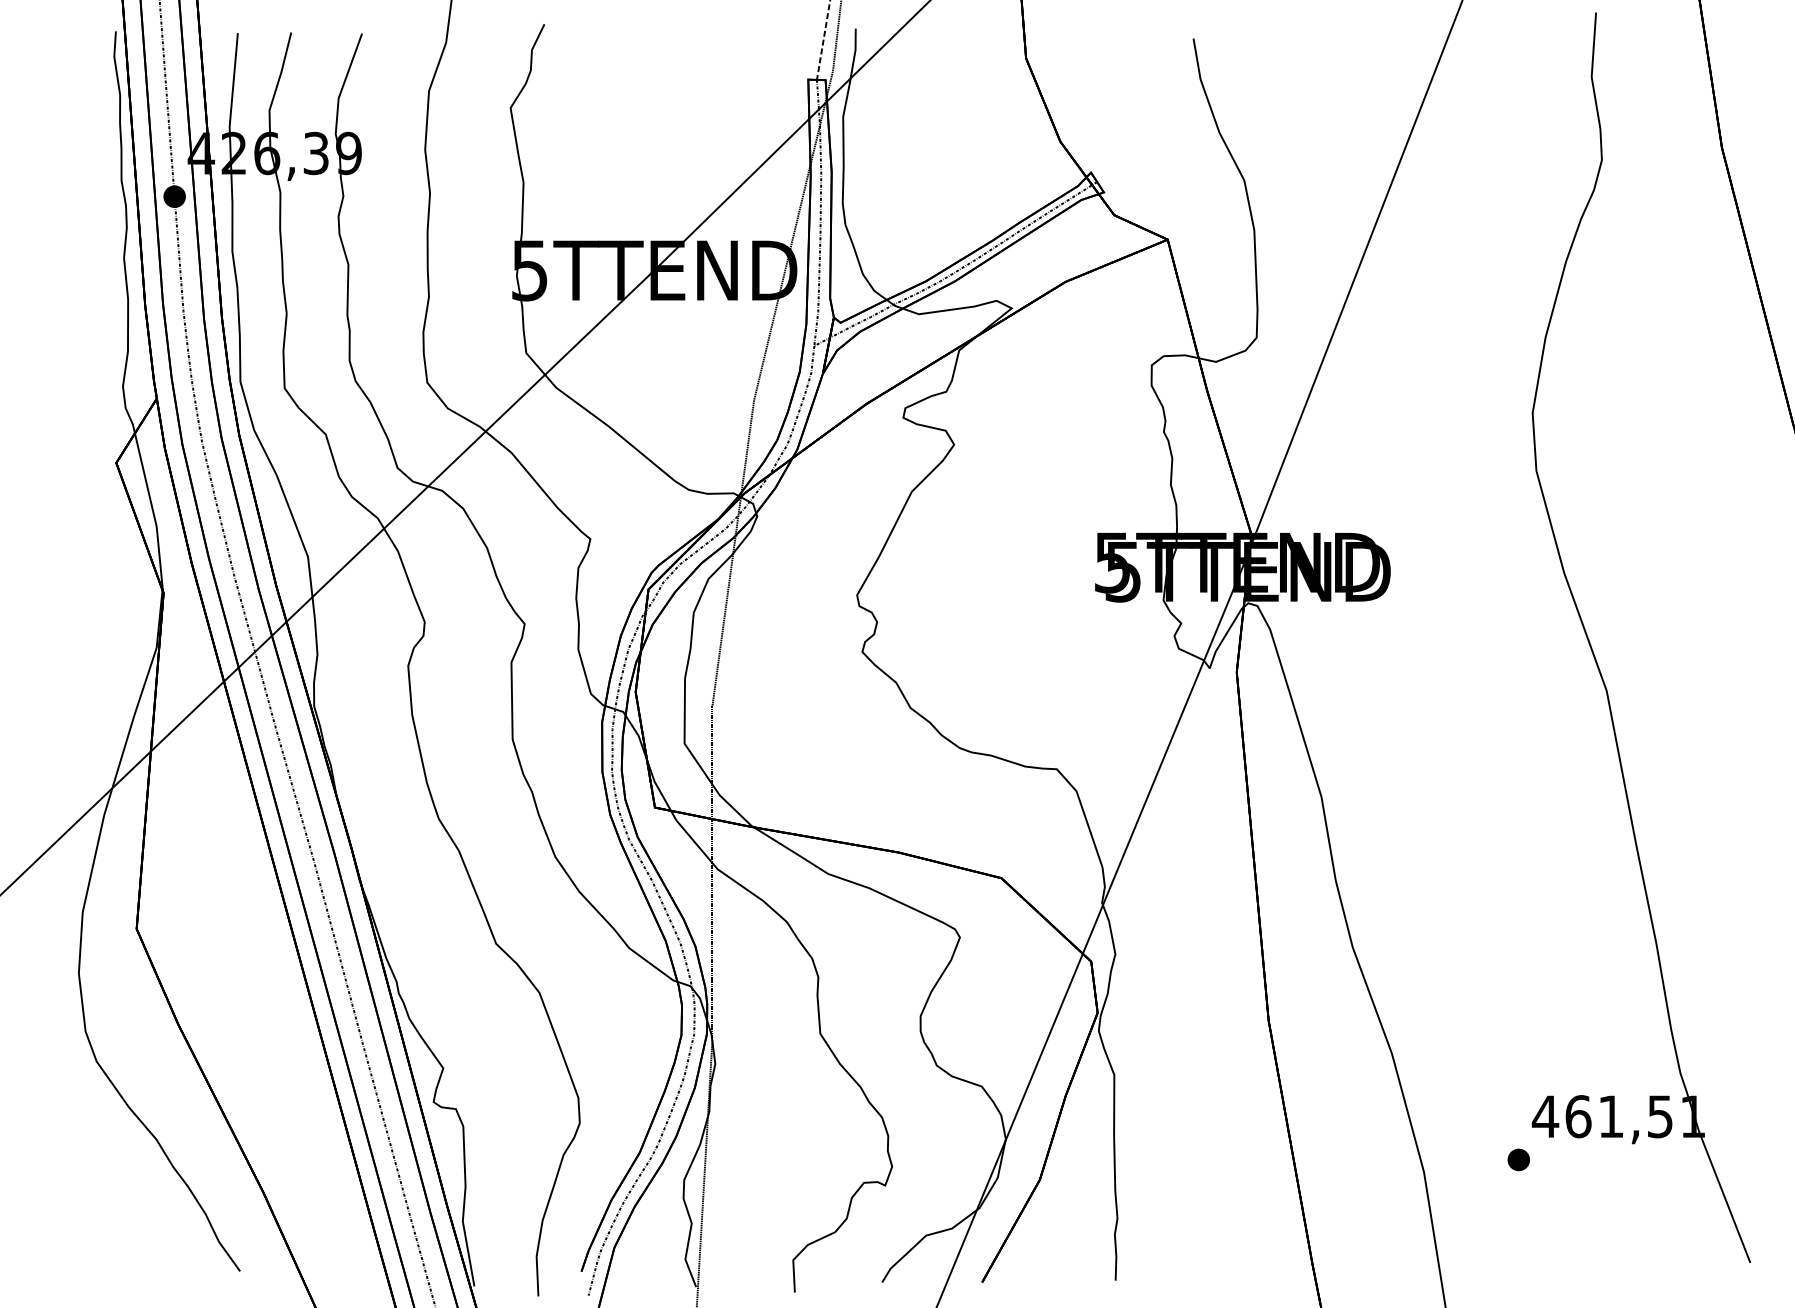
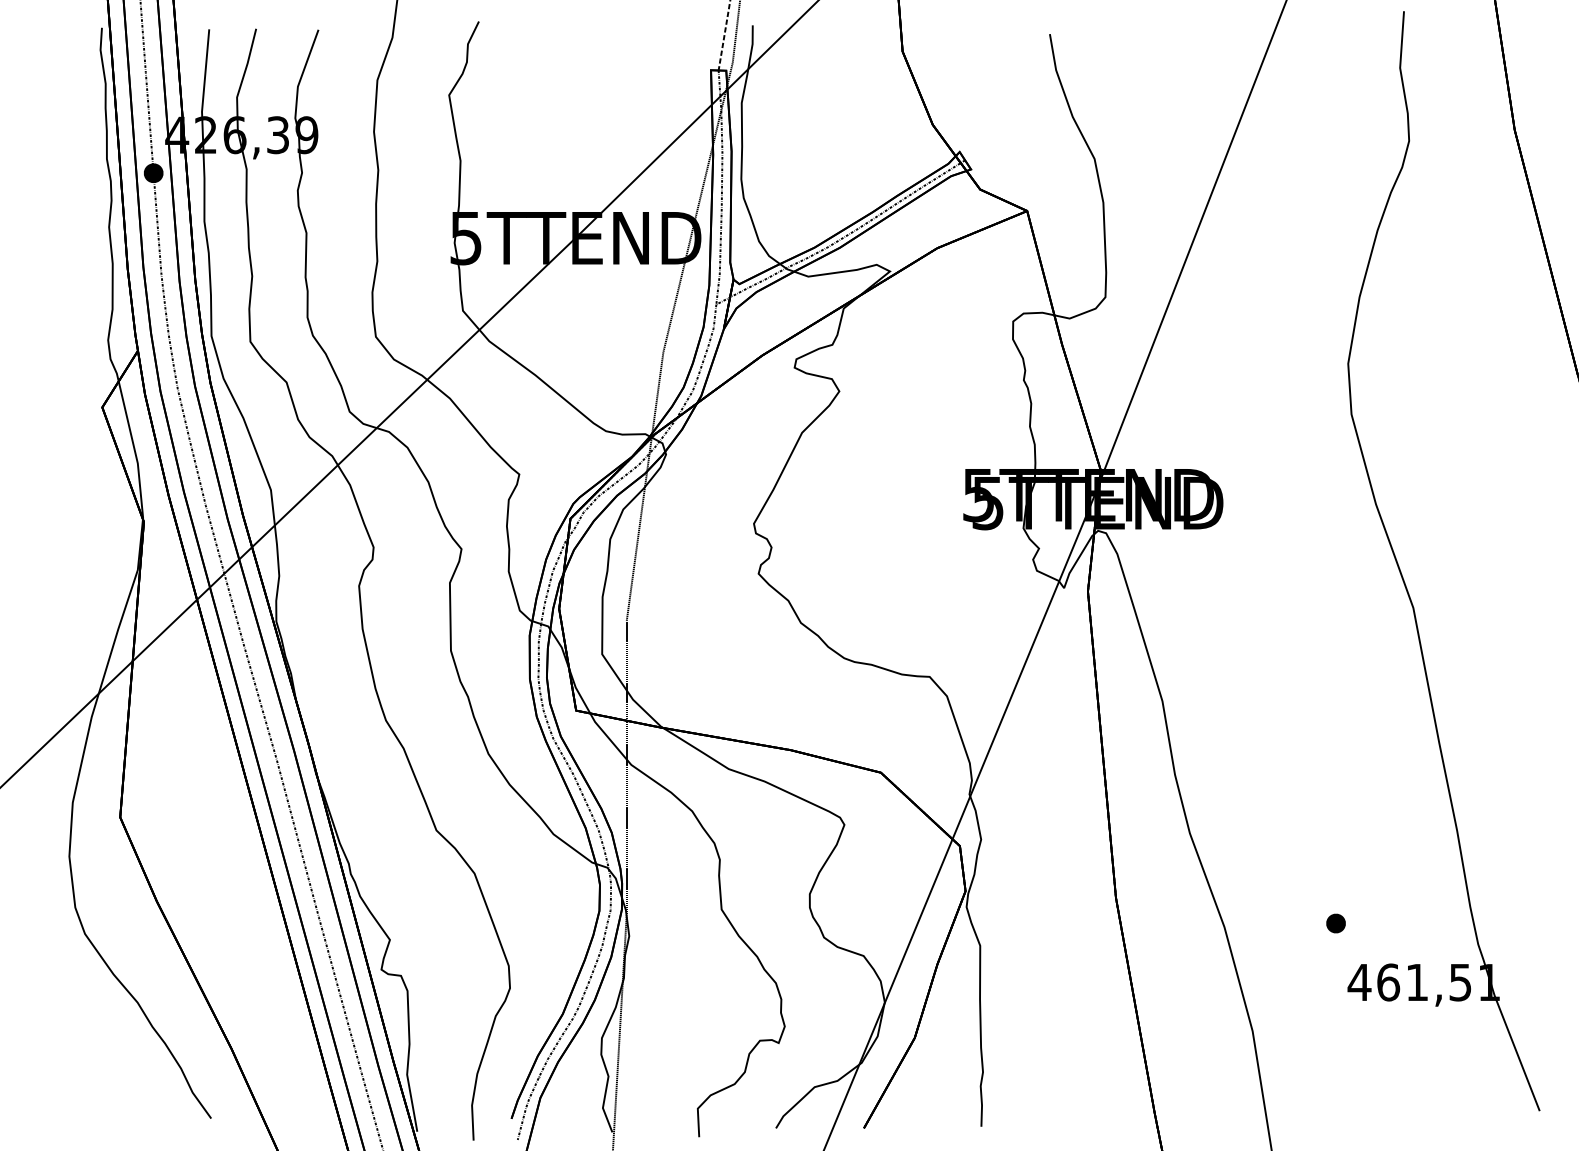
part: (1518, 1159) -> (1335, 923), moved

